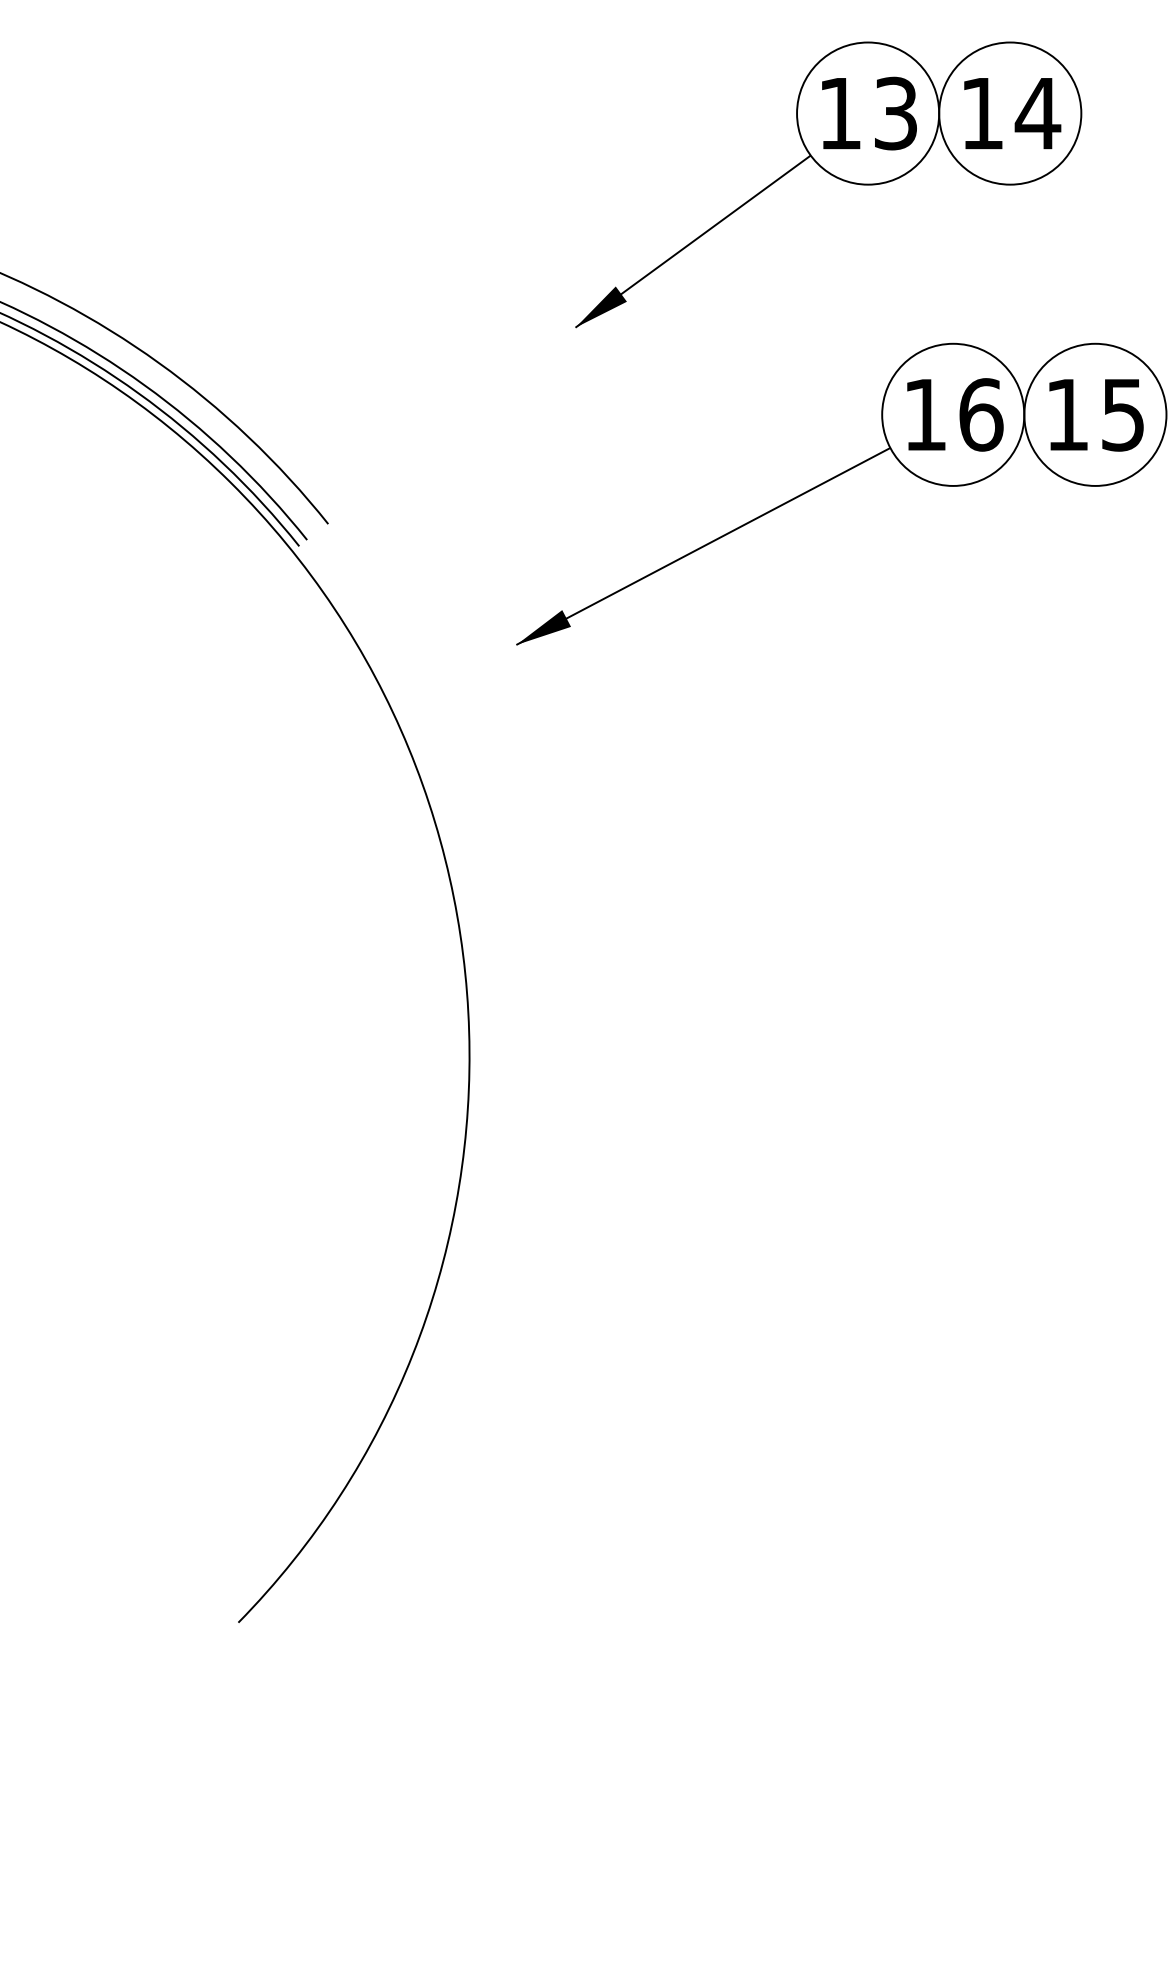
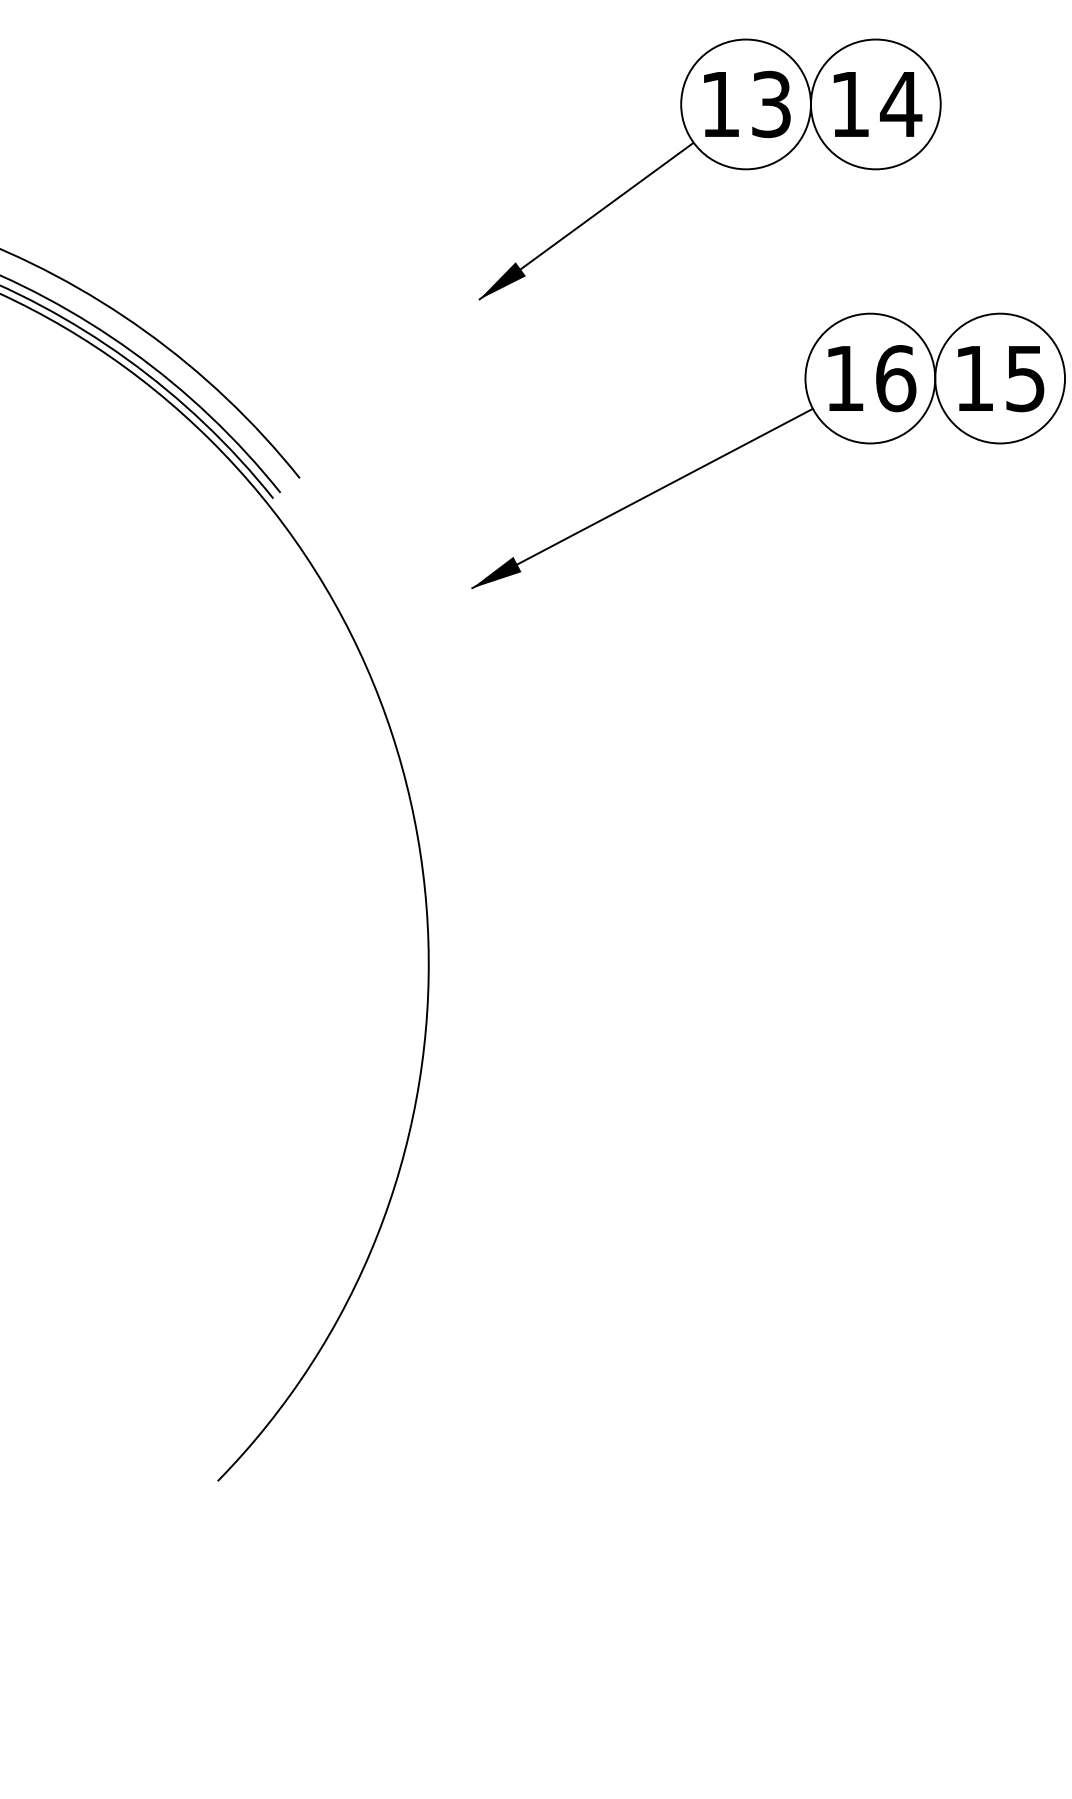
part: (832, 176) -> (713, 161), moved

